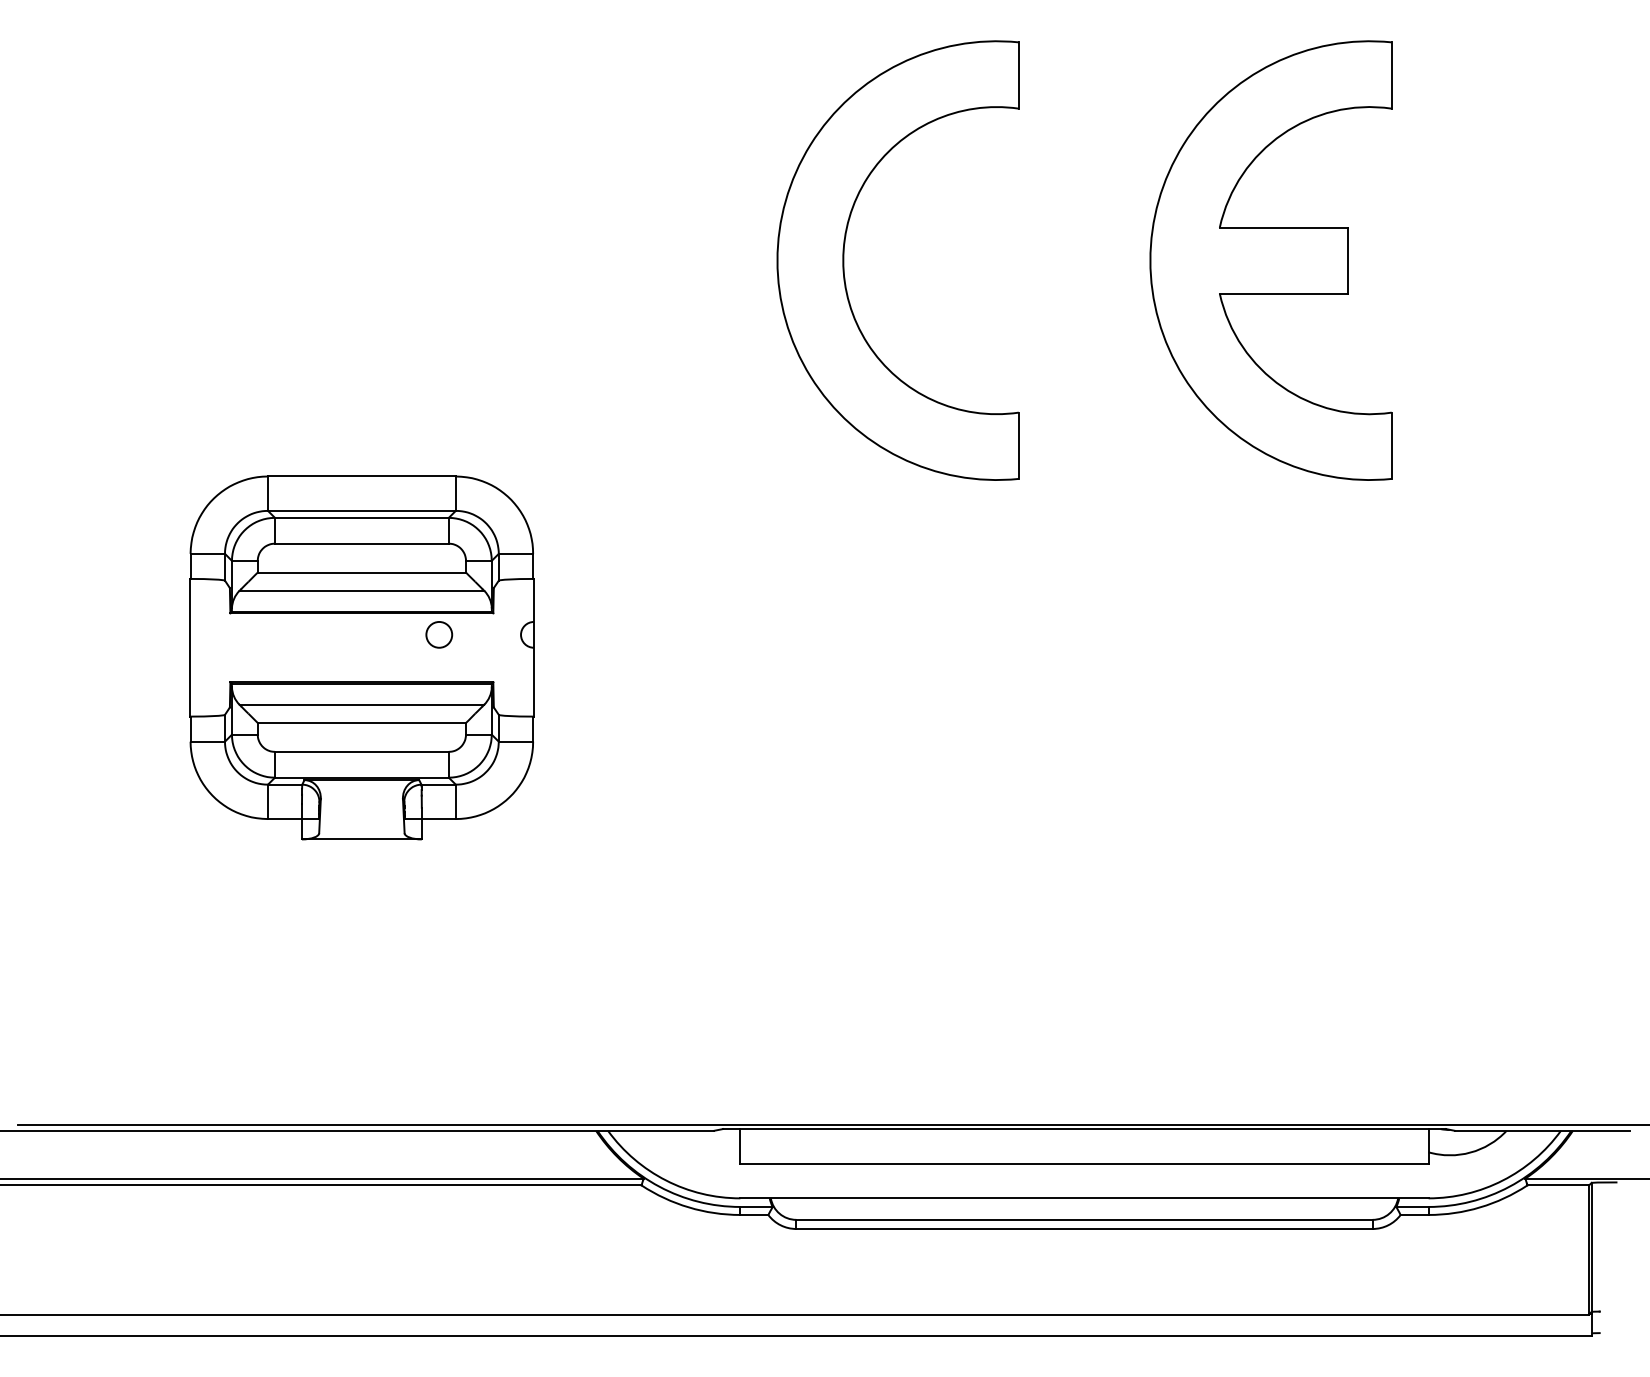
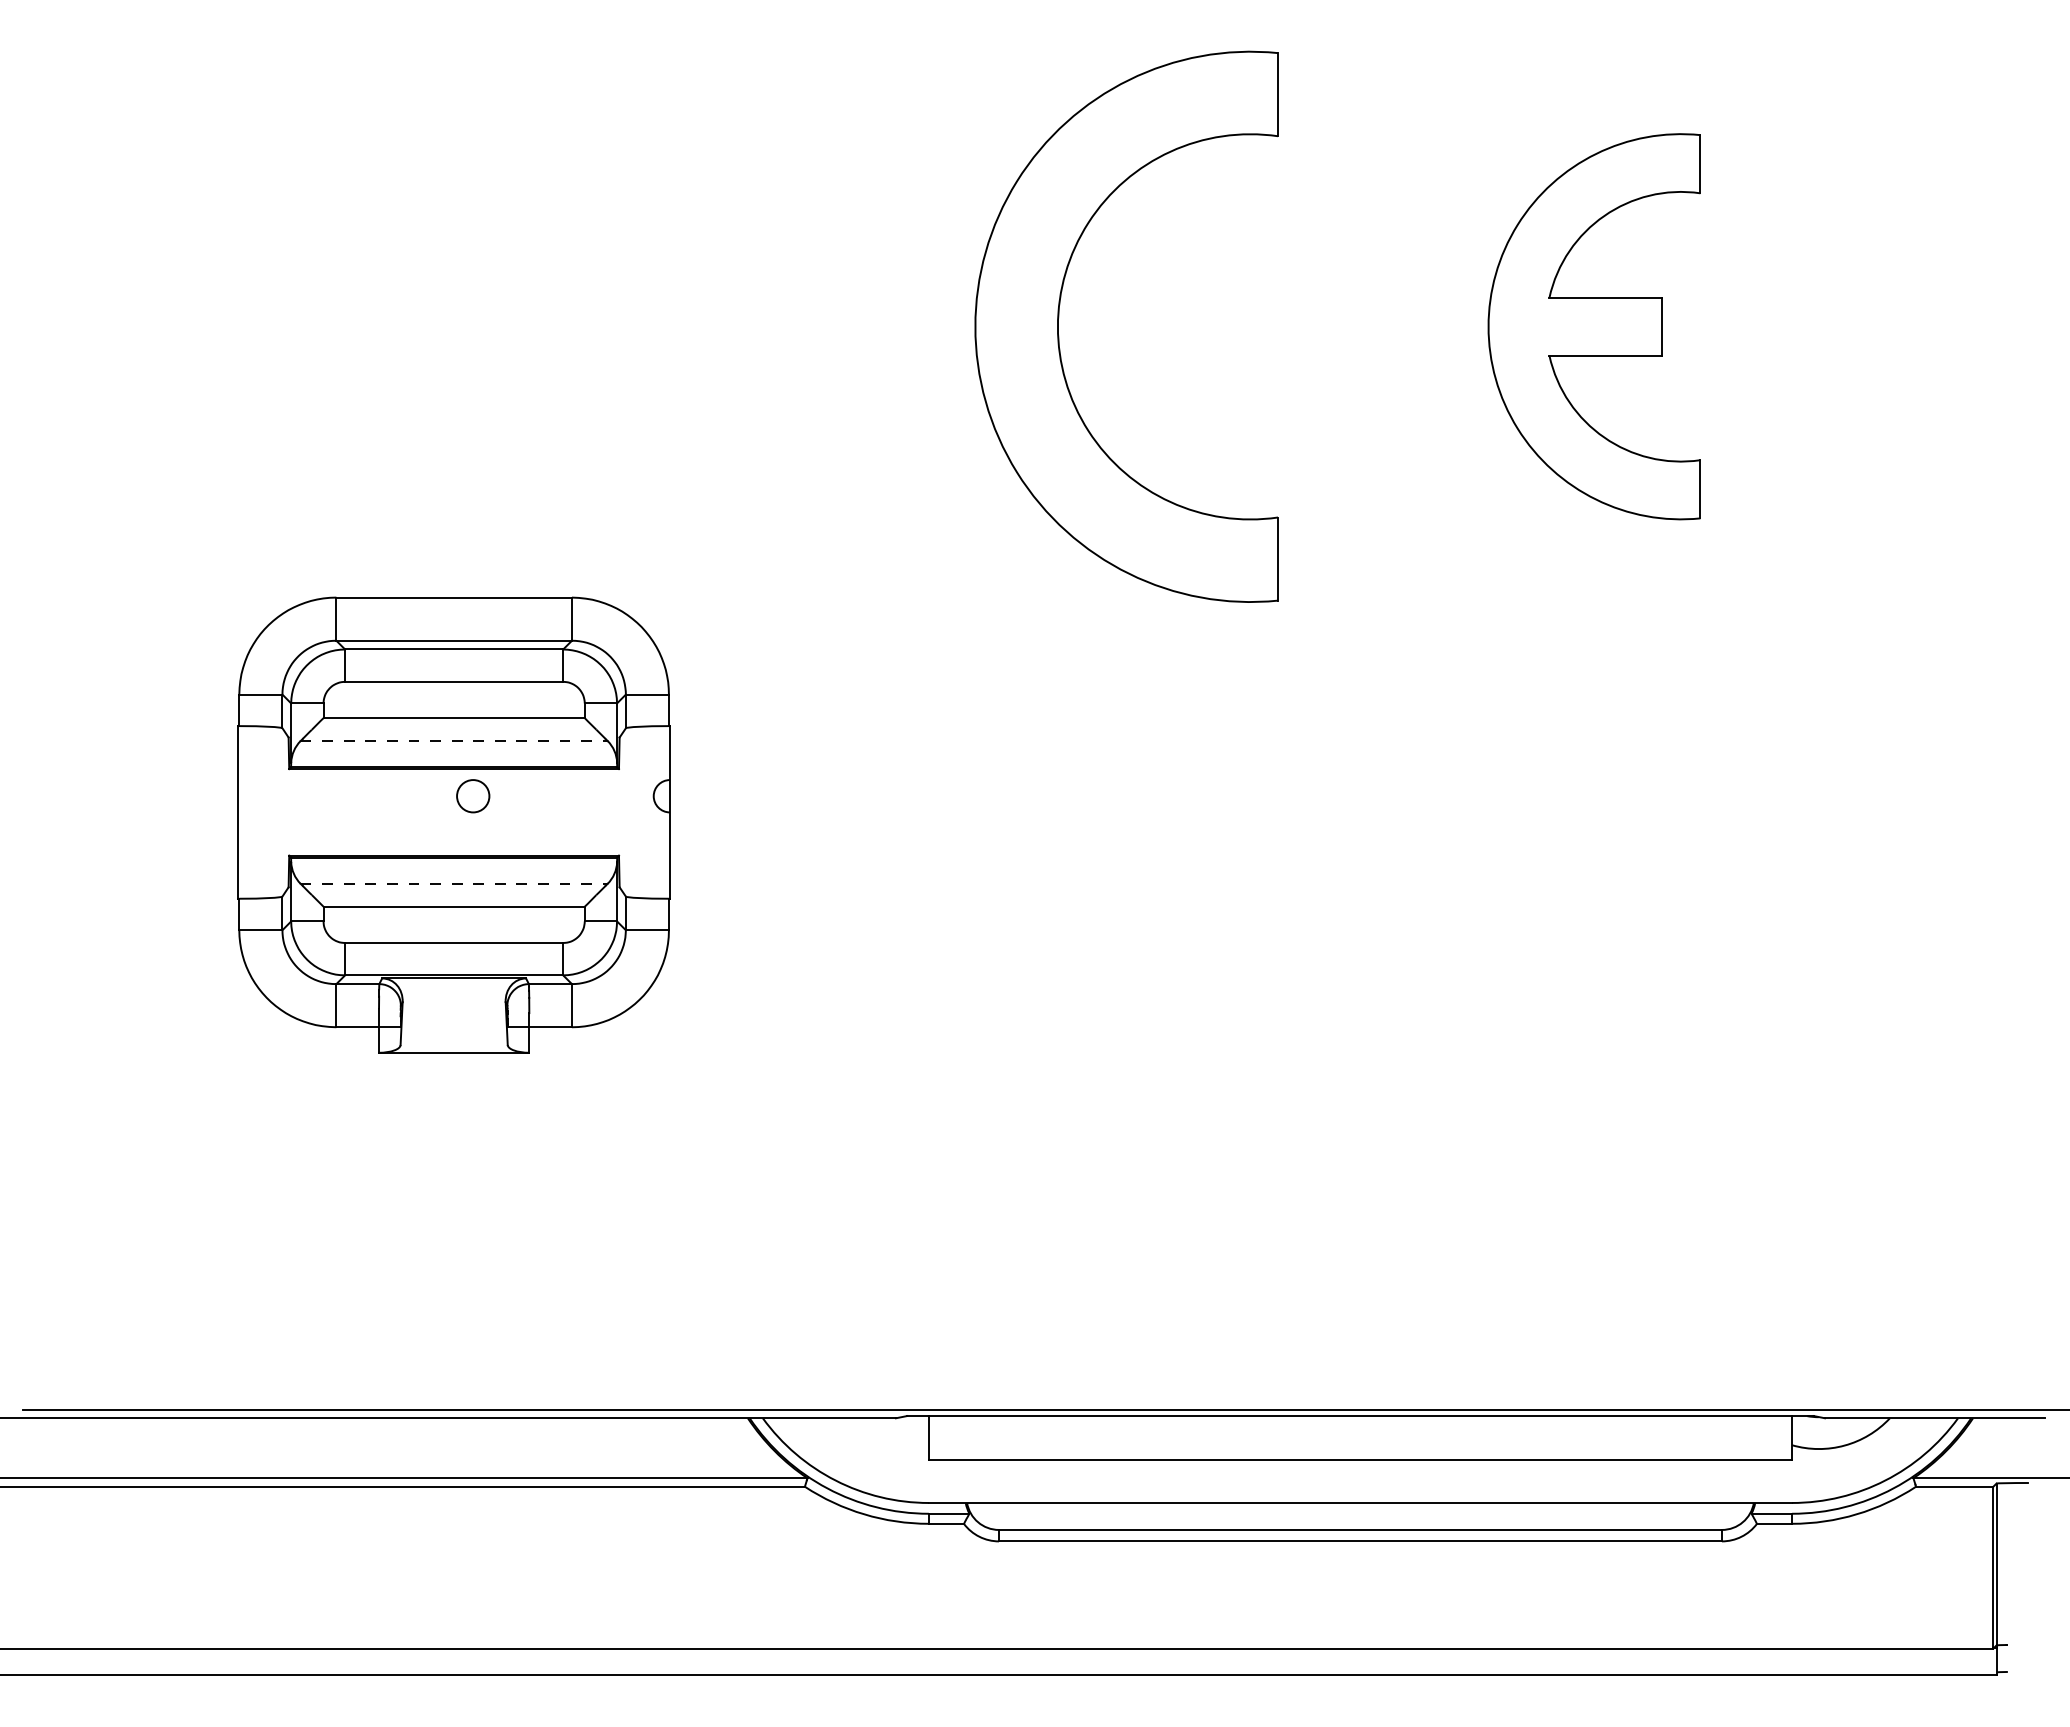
part: (1271, 260) -> (1594, 326), size x0.7
line: (362, 591) -> (454, 741), solid -> dashed
circle: (439, 635) -> (473, 796), moved
line: (362, 704) -> (454, 883), solid -> dashed

